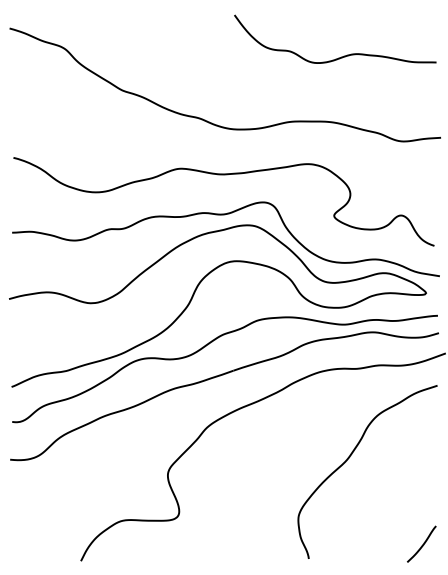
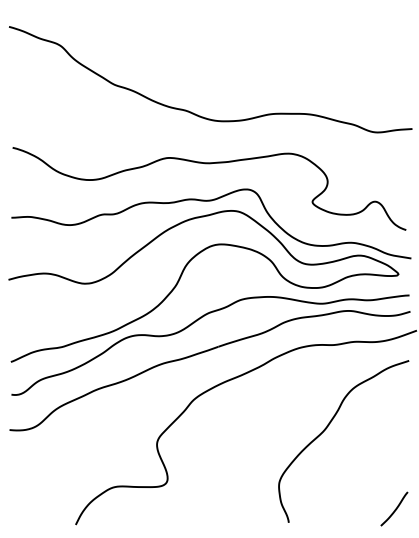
curve: (342, 55) -> (320, 52), removed

